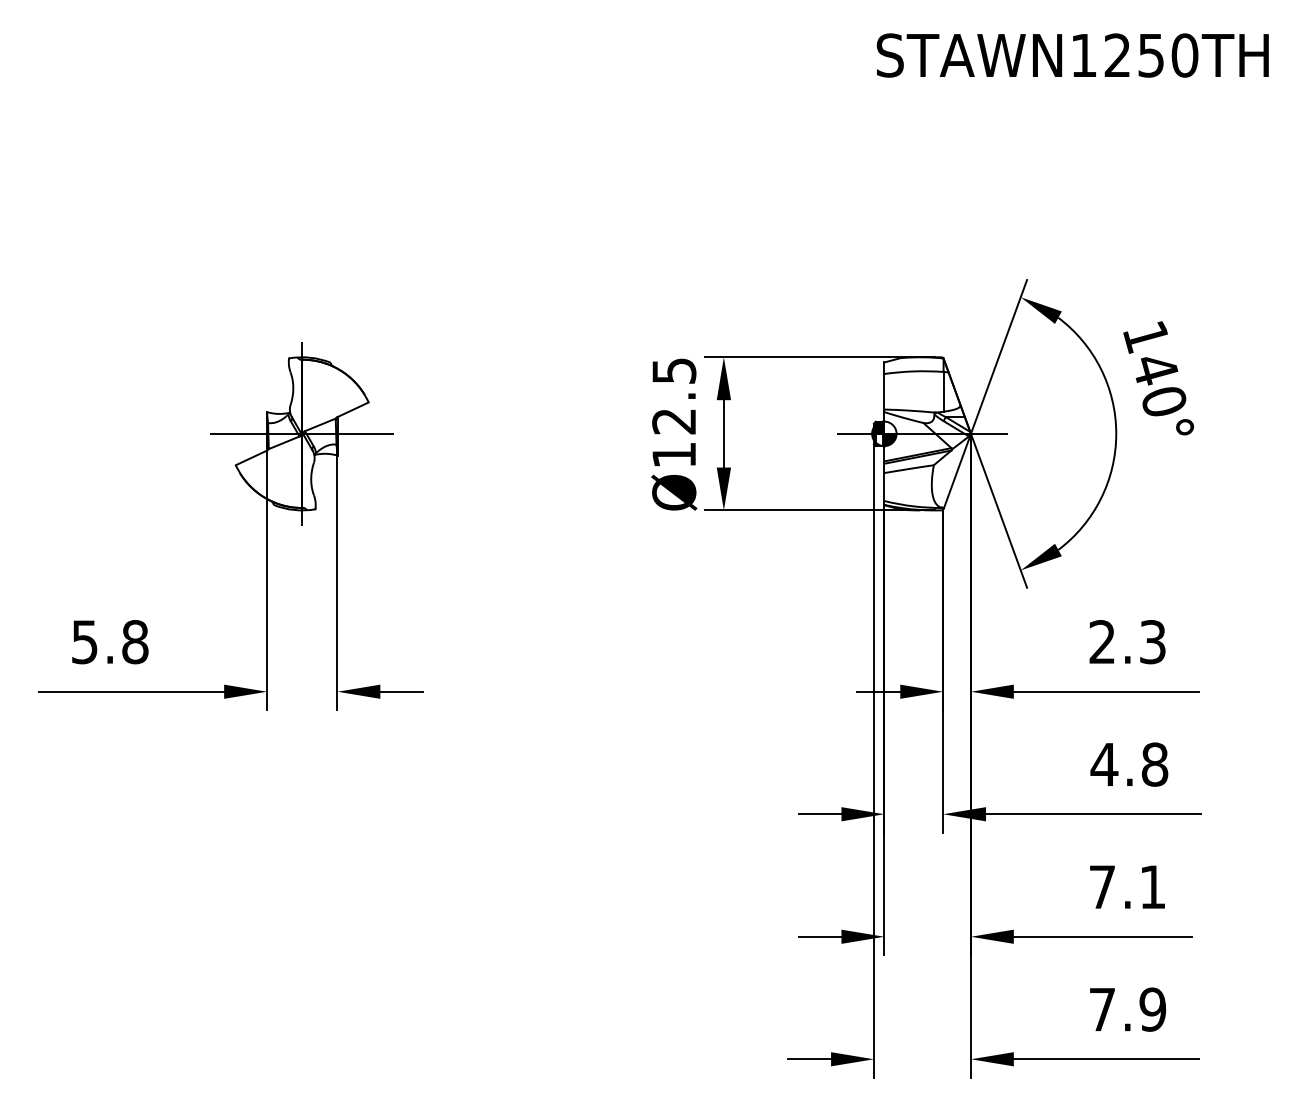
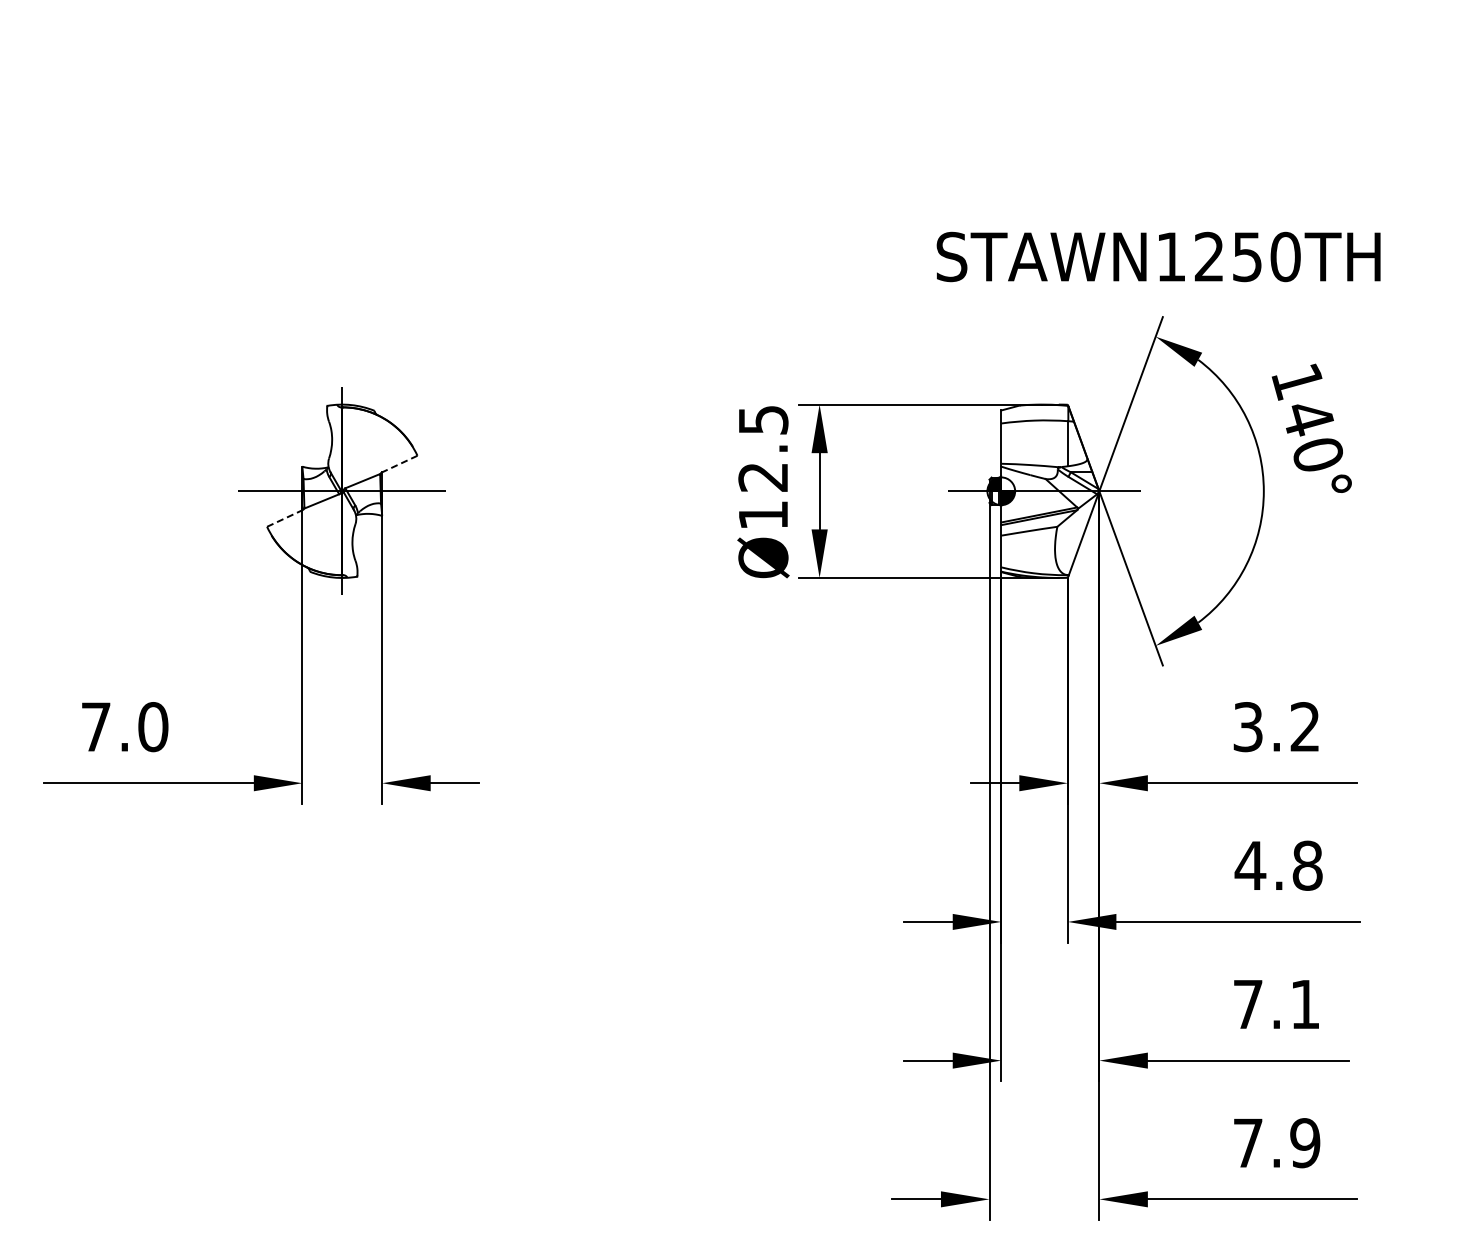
text: (1072, 55) -> (1158, 256), moved
line: (352, 410) -> (399, 464), solid -> dashed
line: (251, 457) -> (284, 518), solid -> dashed
text: (109, 642) -> (124, 727), 5.8 -> 7.0
text: (1127, 642) -> (1276, 727), 2.3 -> 3.2

